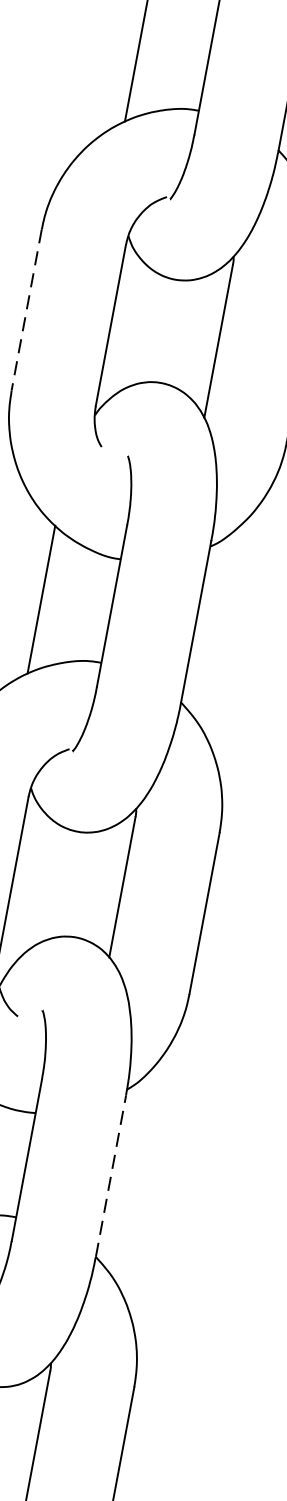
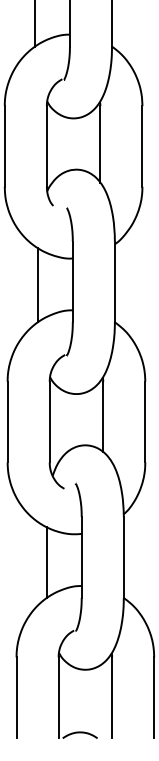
line: (26, 309) -> (4, 146), dashed -> solid
line: (110, 1175) -> (123, 557), dashed -> solid

